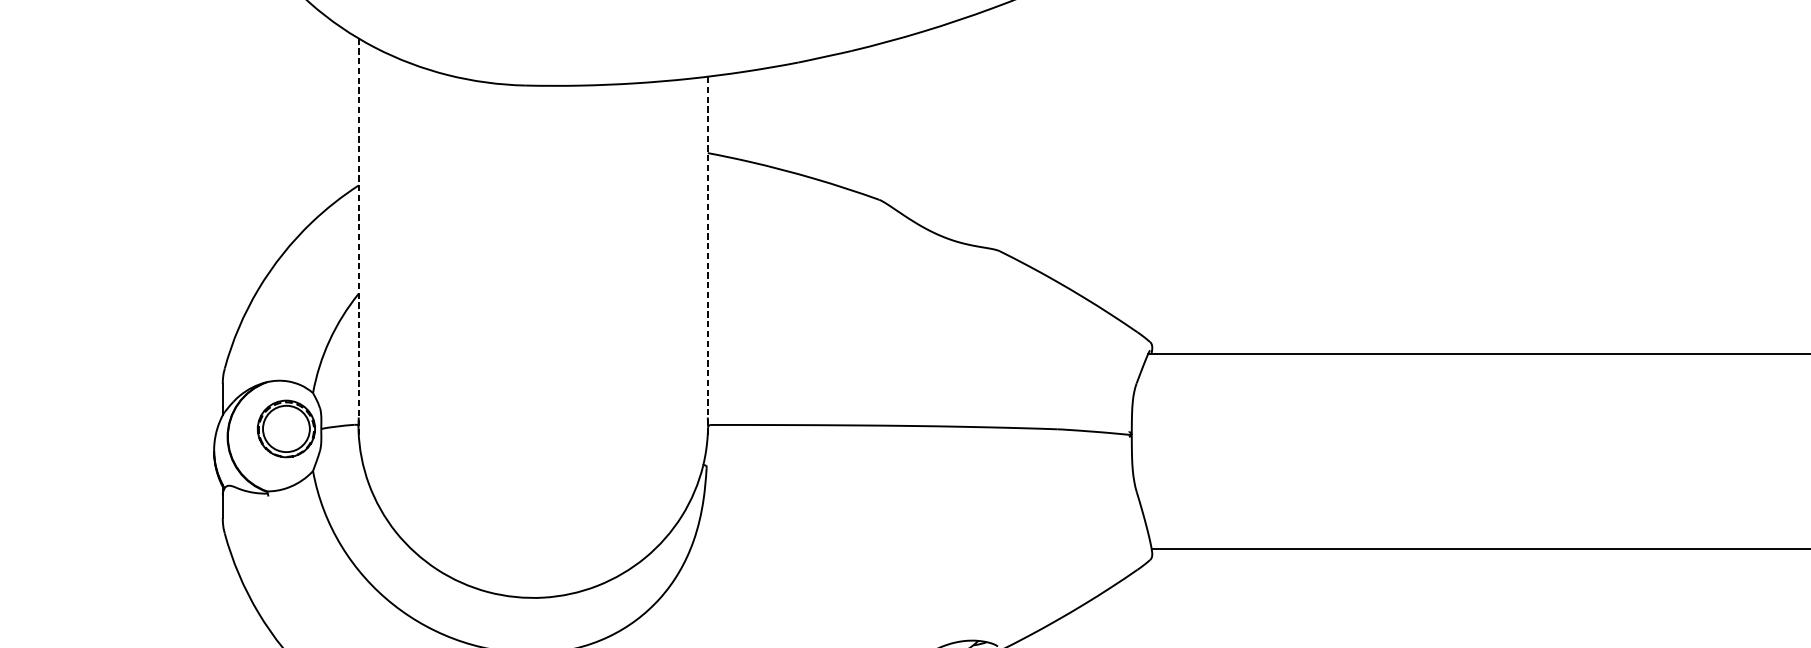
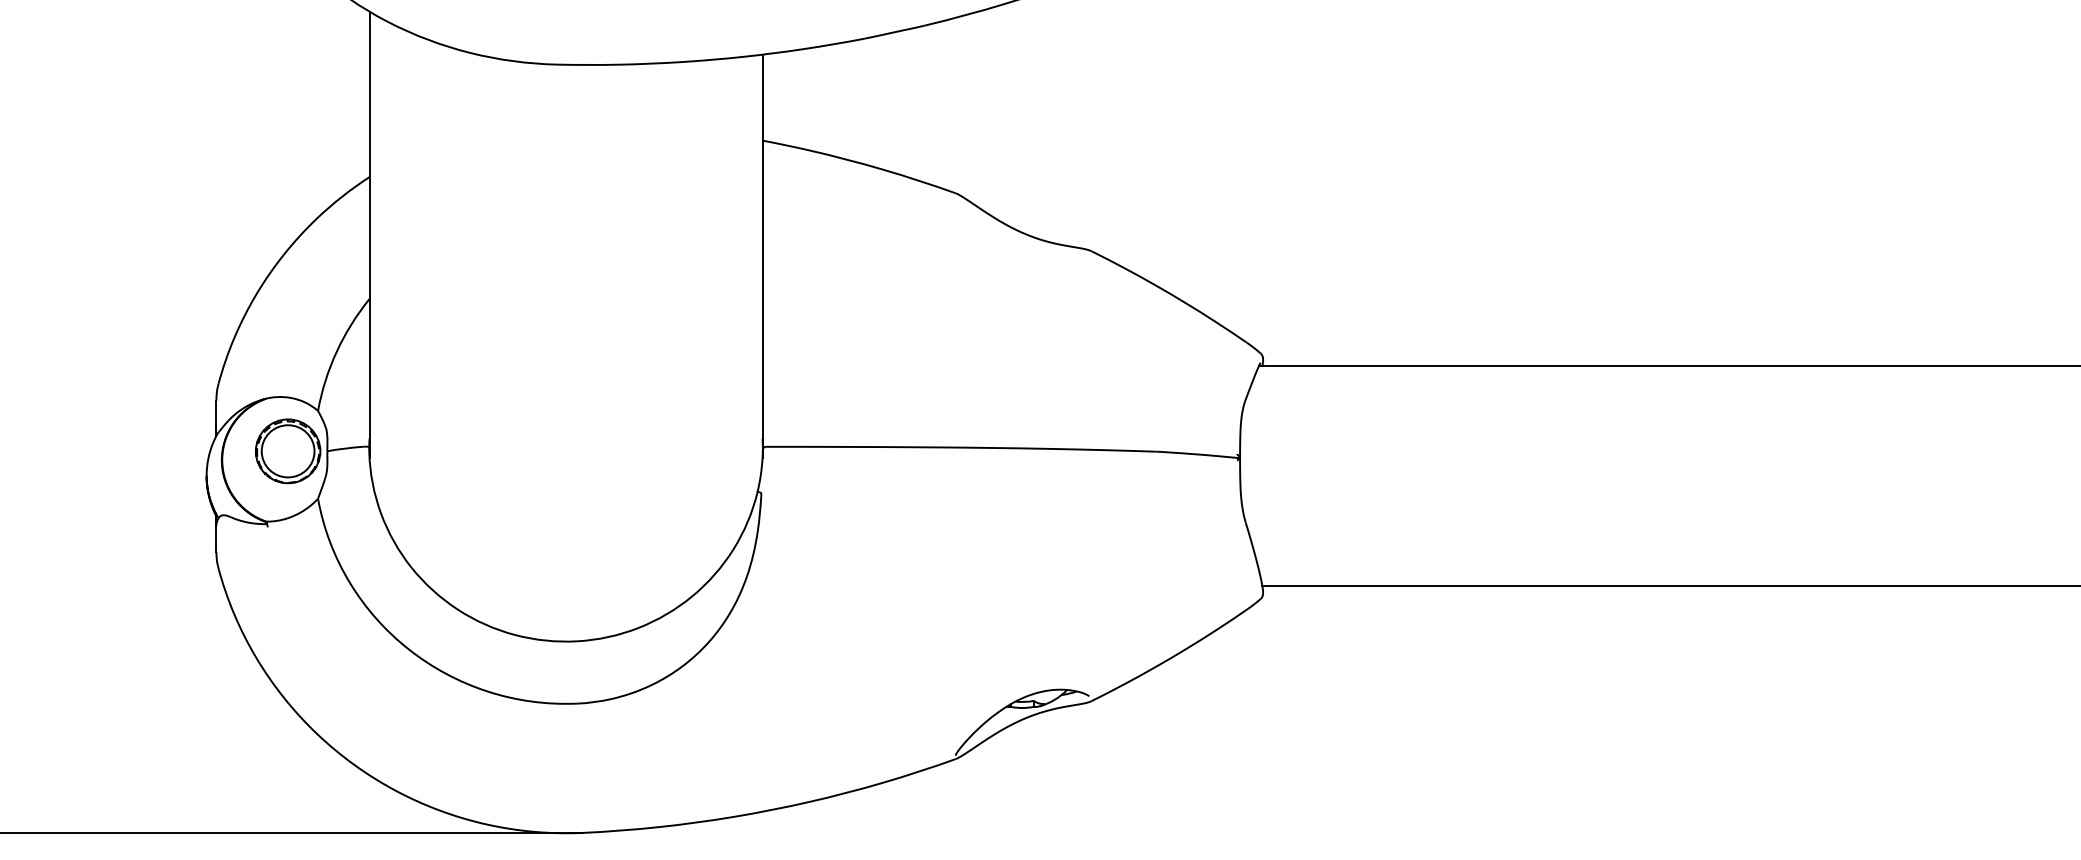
line: (358, 237) -> (369, 235), dashed -> solid
line: (707, 255) -> (762, 256), dashed -> solid

